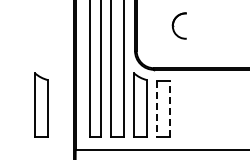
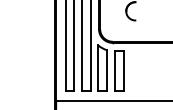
part: (41, 104) -> (31, 67), removed
line: (169, 108) -> (123, 70), dashed -> solid
line: (156, 109) -> (114, 71), dashed -> solid

